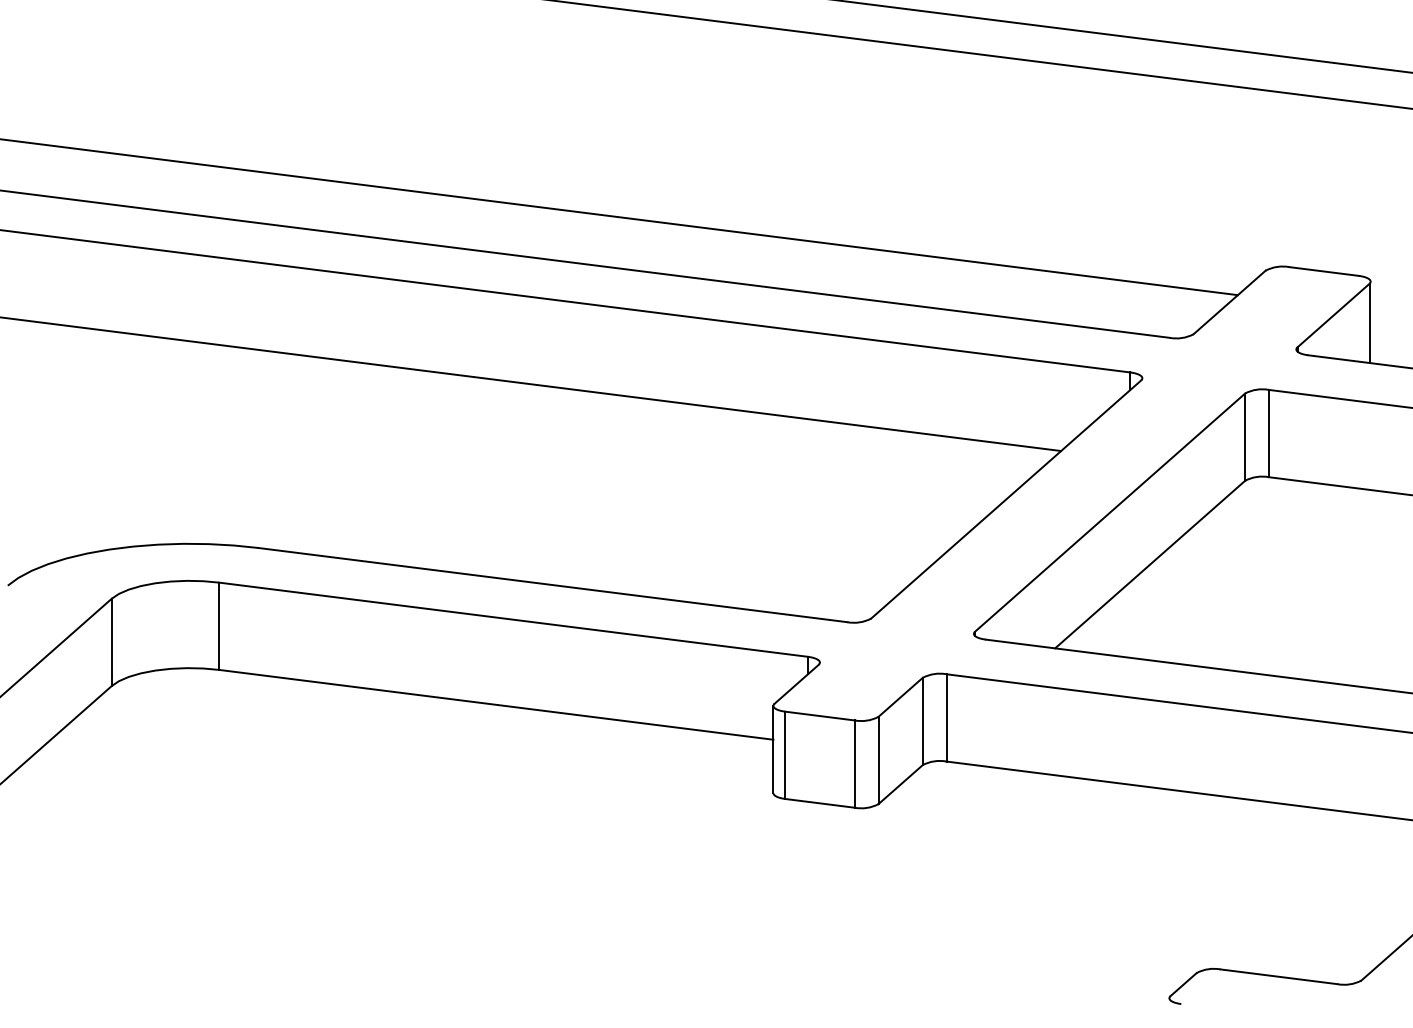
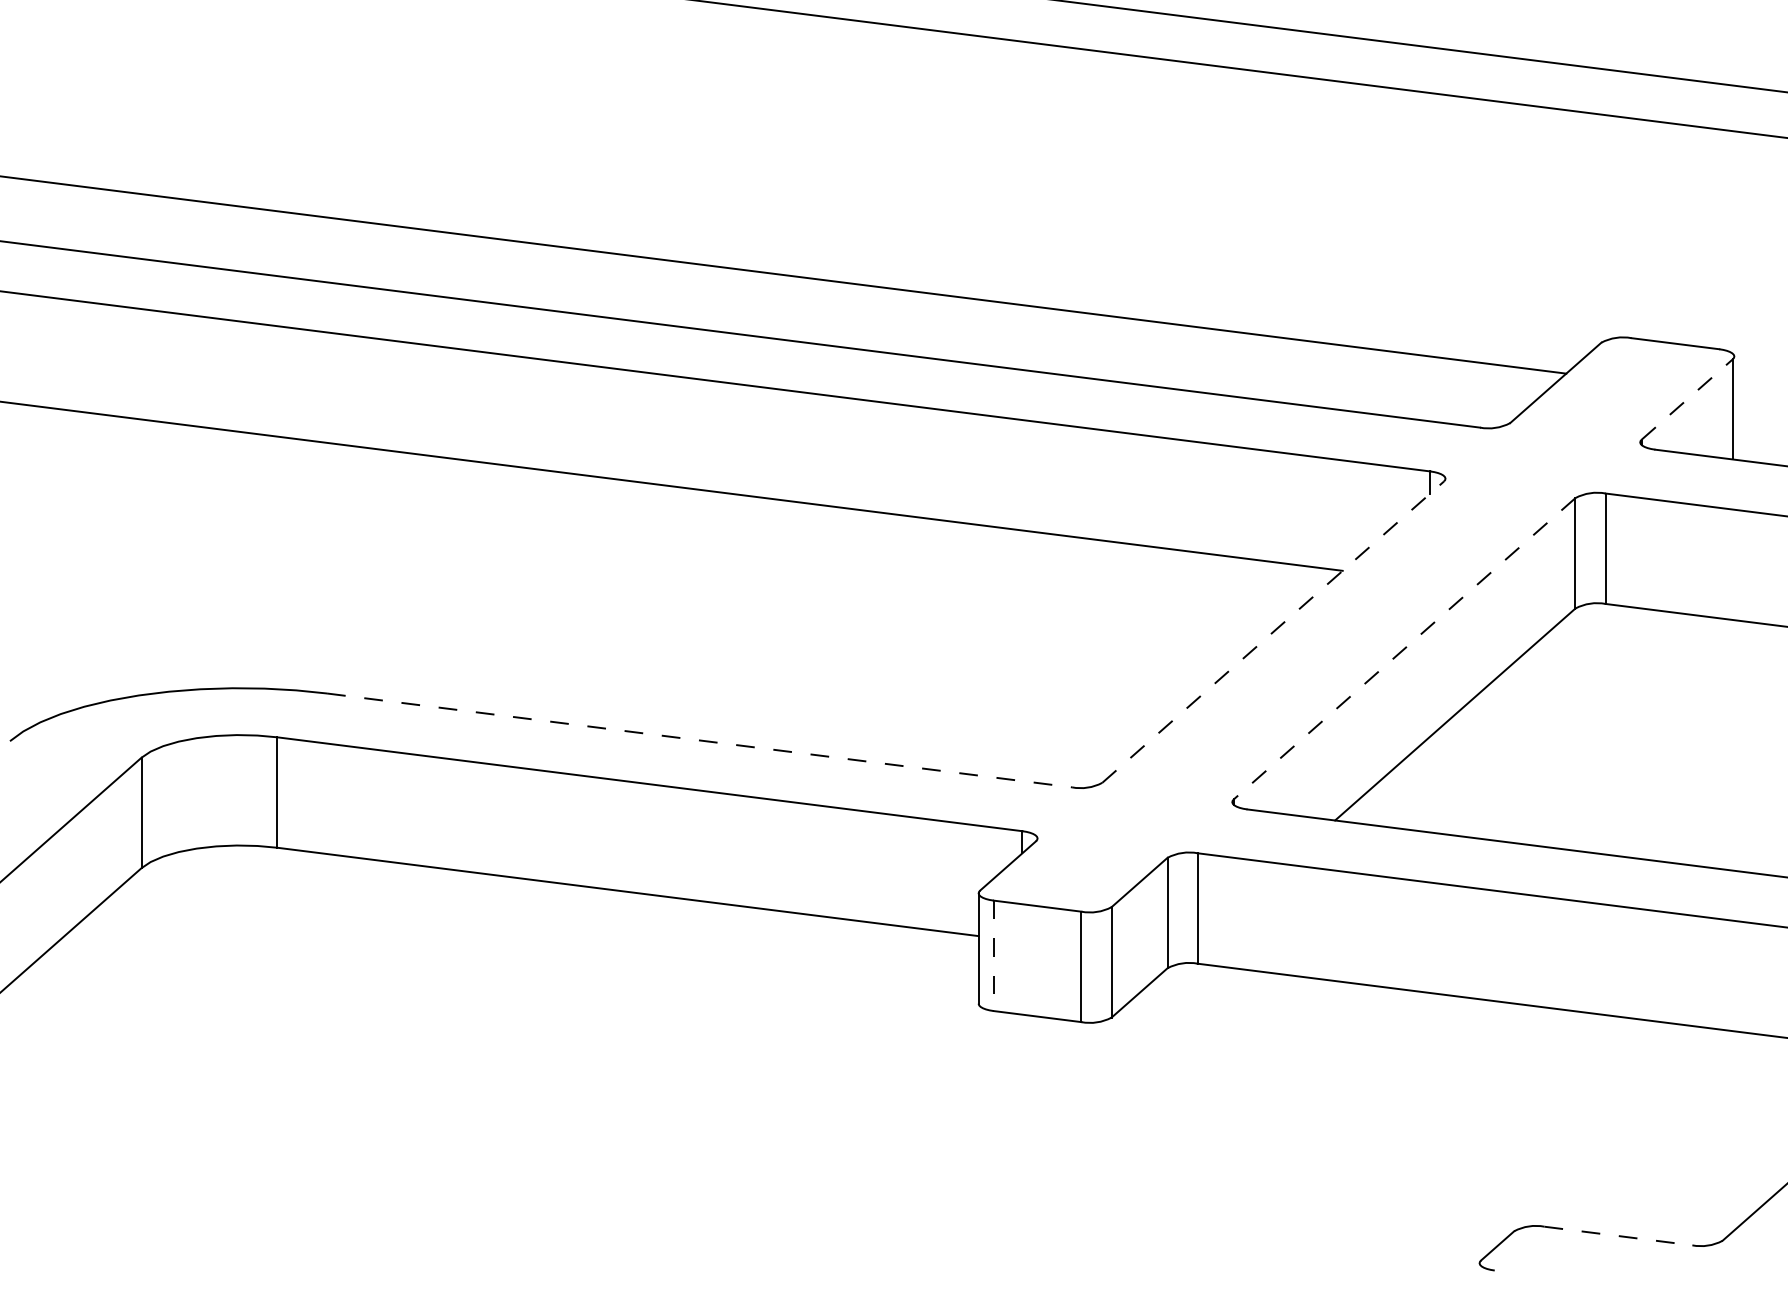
line: (1333, 315) -> (1687, 399), solid -> dashed
line: (1006, 499) -> (1273, 632), solid -> dashed
line: (1109, 512) -> (1404, 648), solid -> dashed
line: (553, 585) -> (700, 740), solid -> dashed
line: (785, 755) -> (993, 956), solid -> dashed
line: (1279, 977) -> (1618, 1236), solid -> dashed

